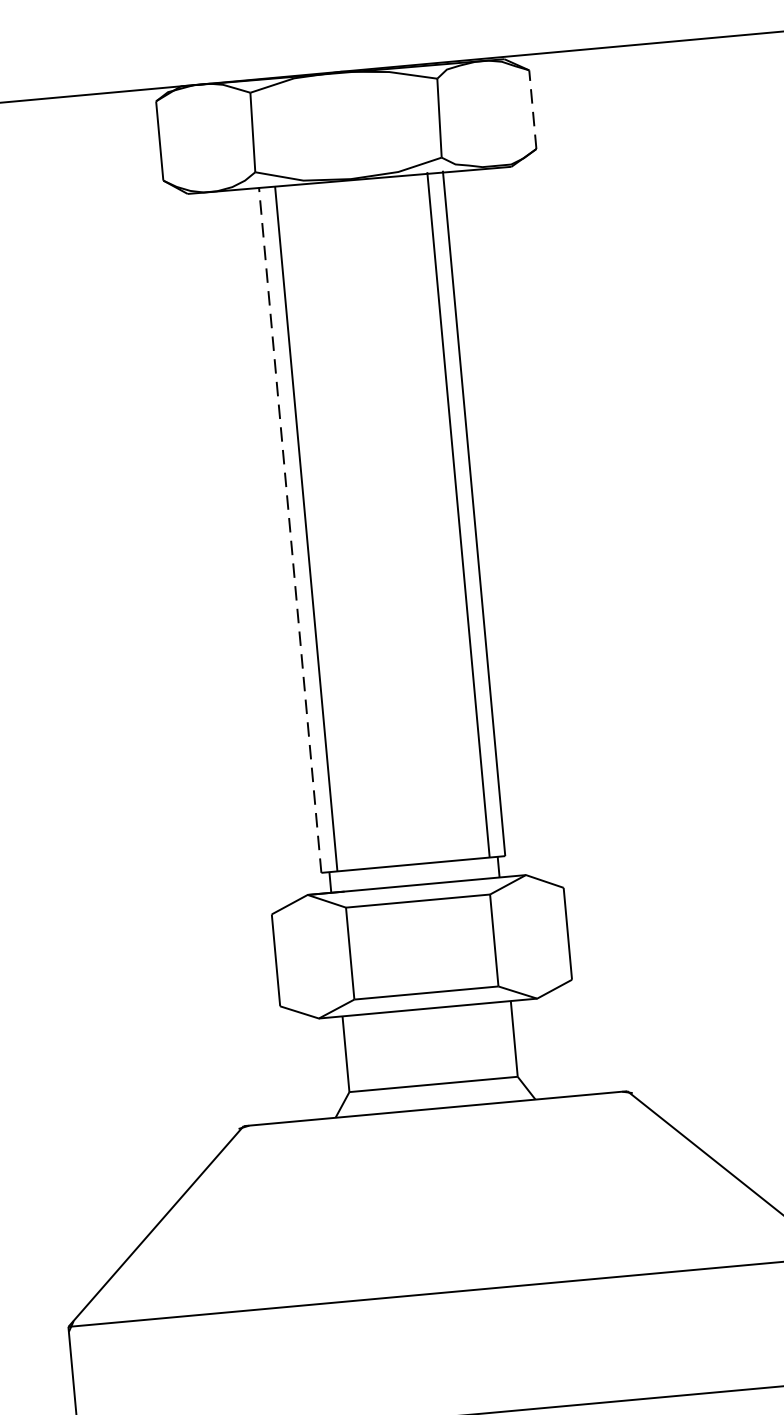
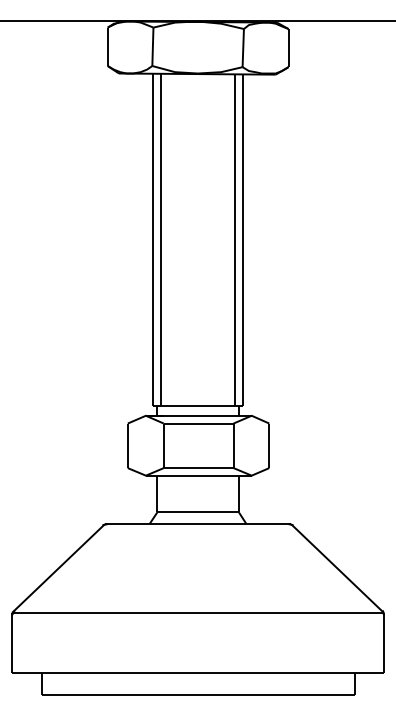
line: (532, 108) -> (288, 47), dashed -> solid
line: (290, 529) -> (153, 239), dashed -> solid

